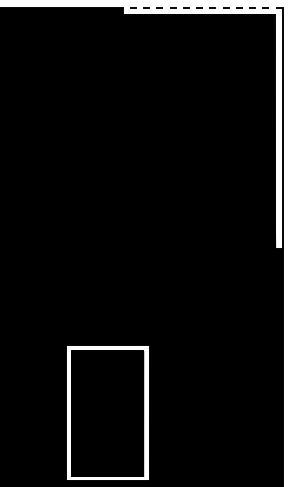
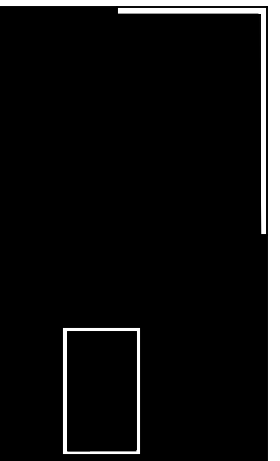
line: (203, 7) -> (192, 7), dashed -> solid

